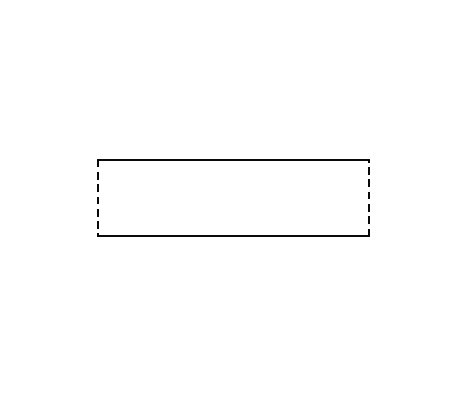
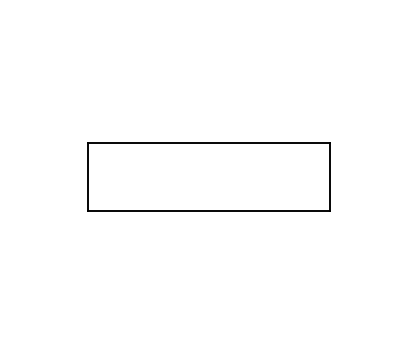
line: (369, 197) -> (330, 176), dashed -> solid
line: (97, 198) -> (87, 177), dashed -> solid

